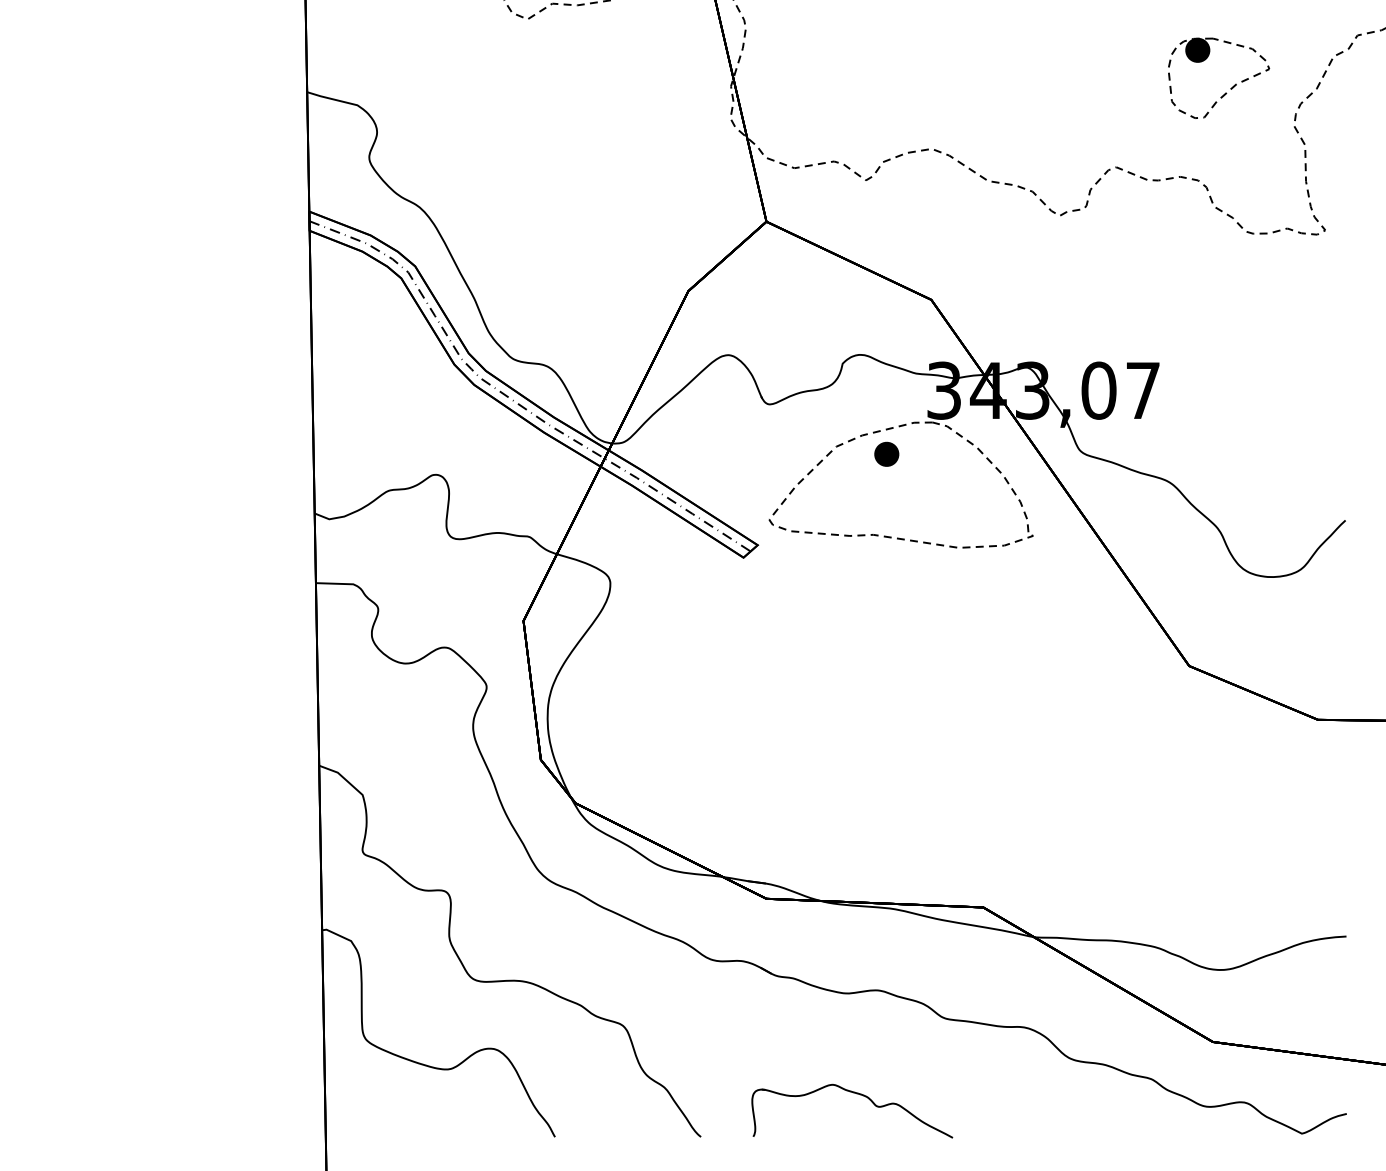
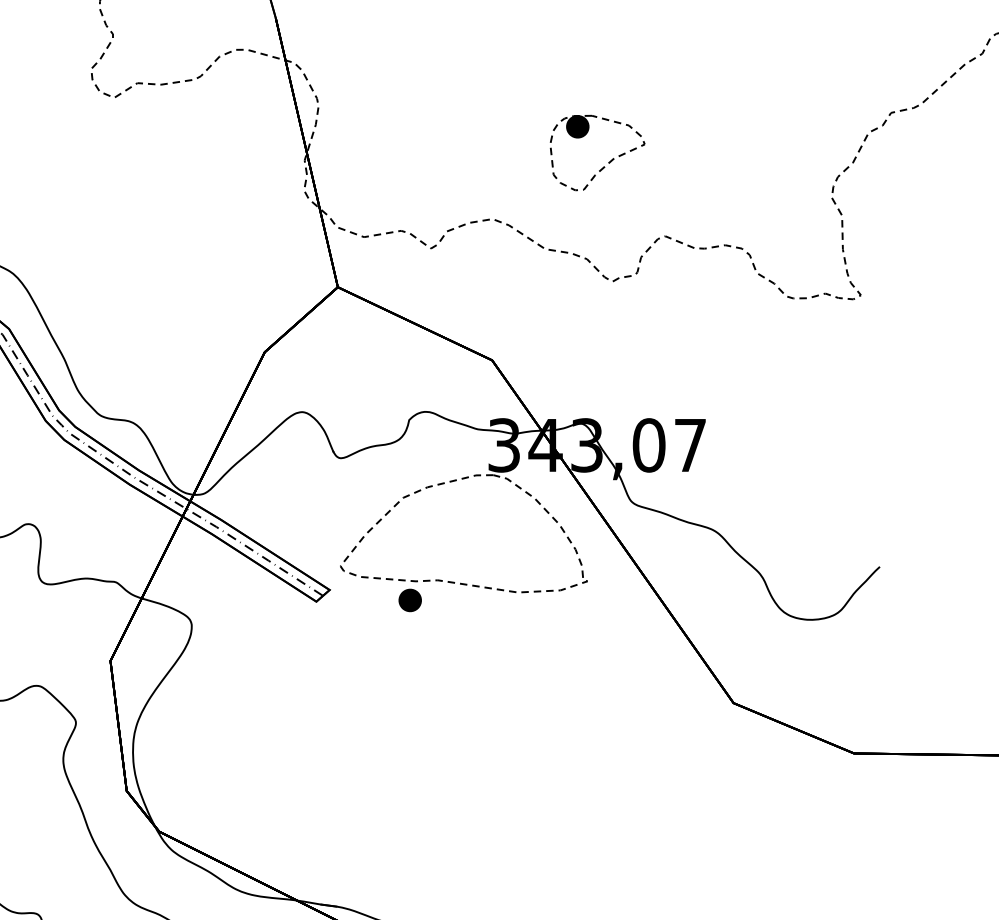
part: (1230, 88) -> (608, 162), moved
part: (886, 453) -> (409, 599), moved

